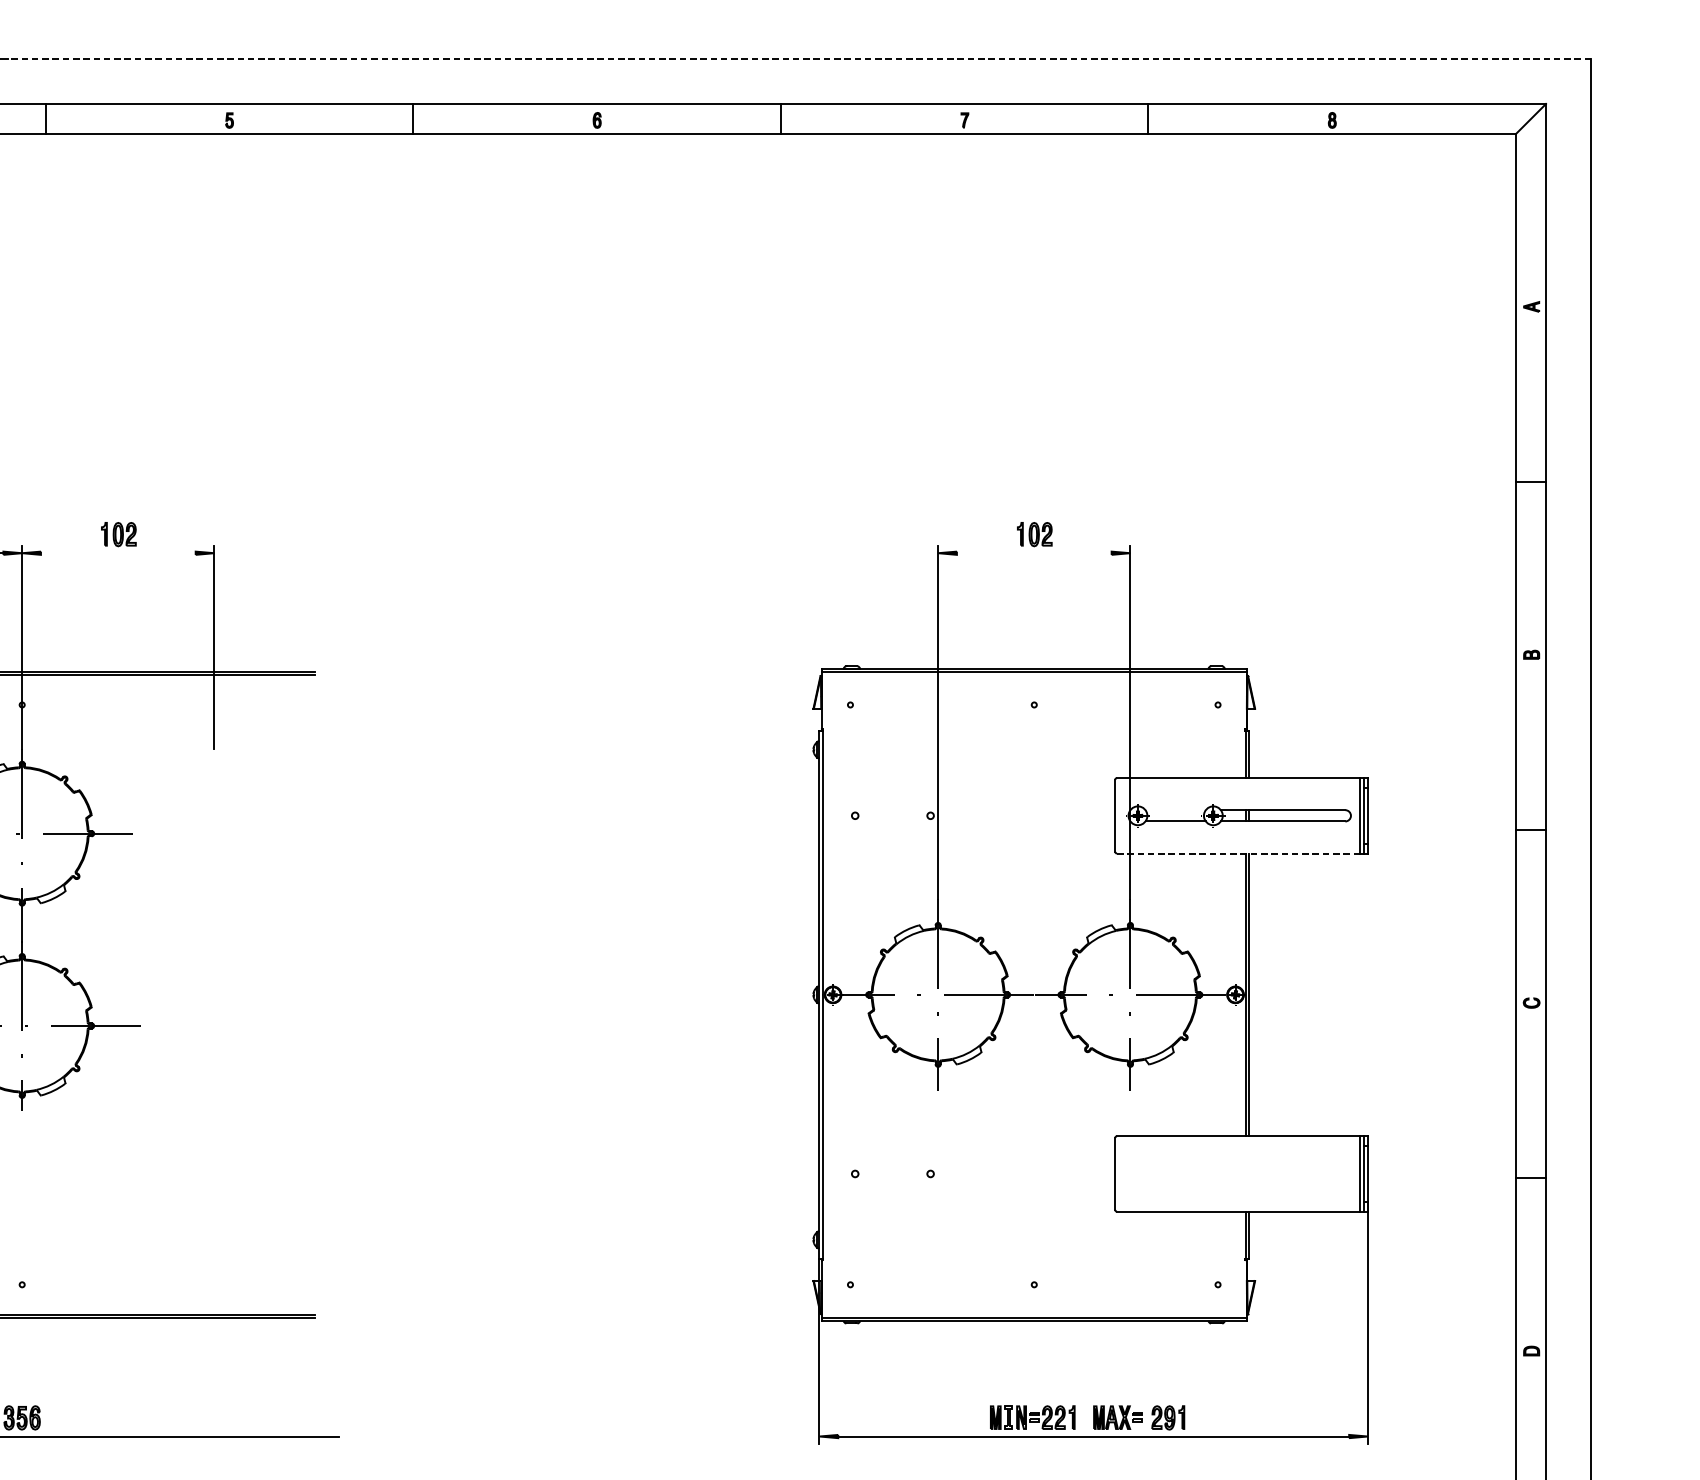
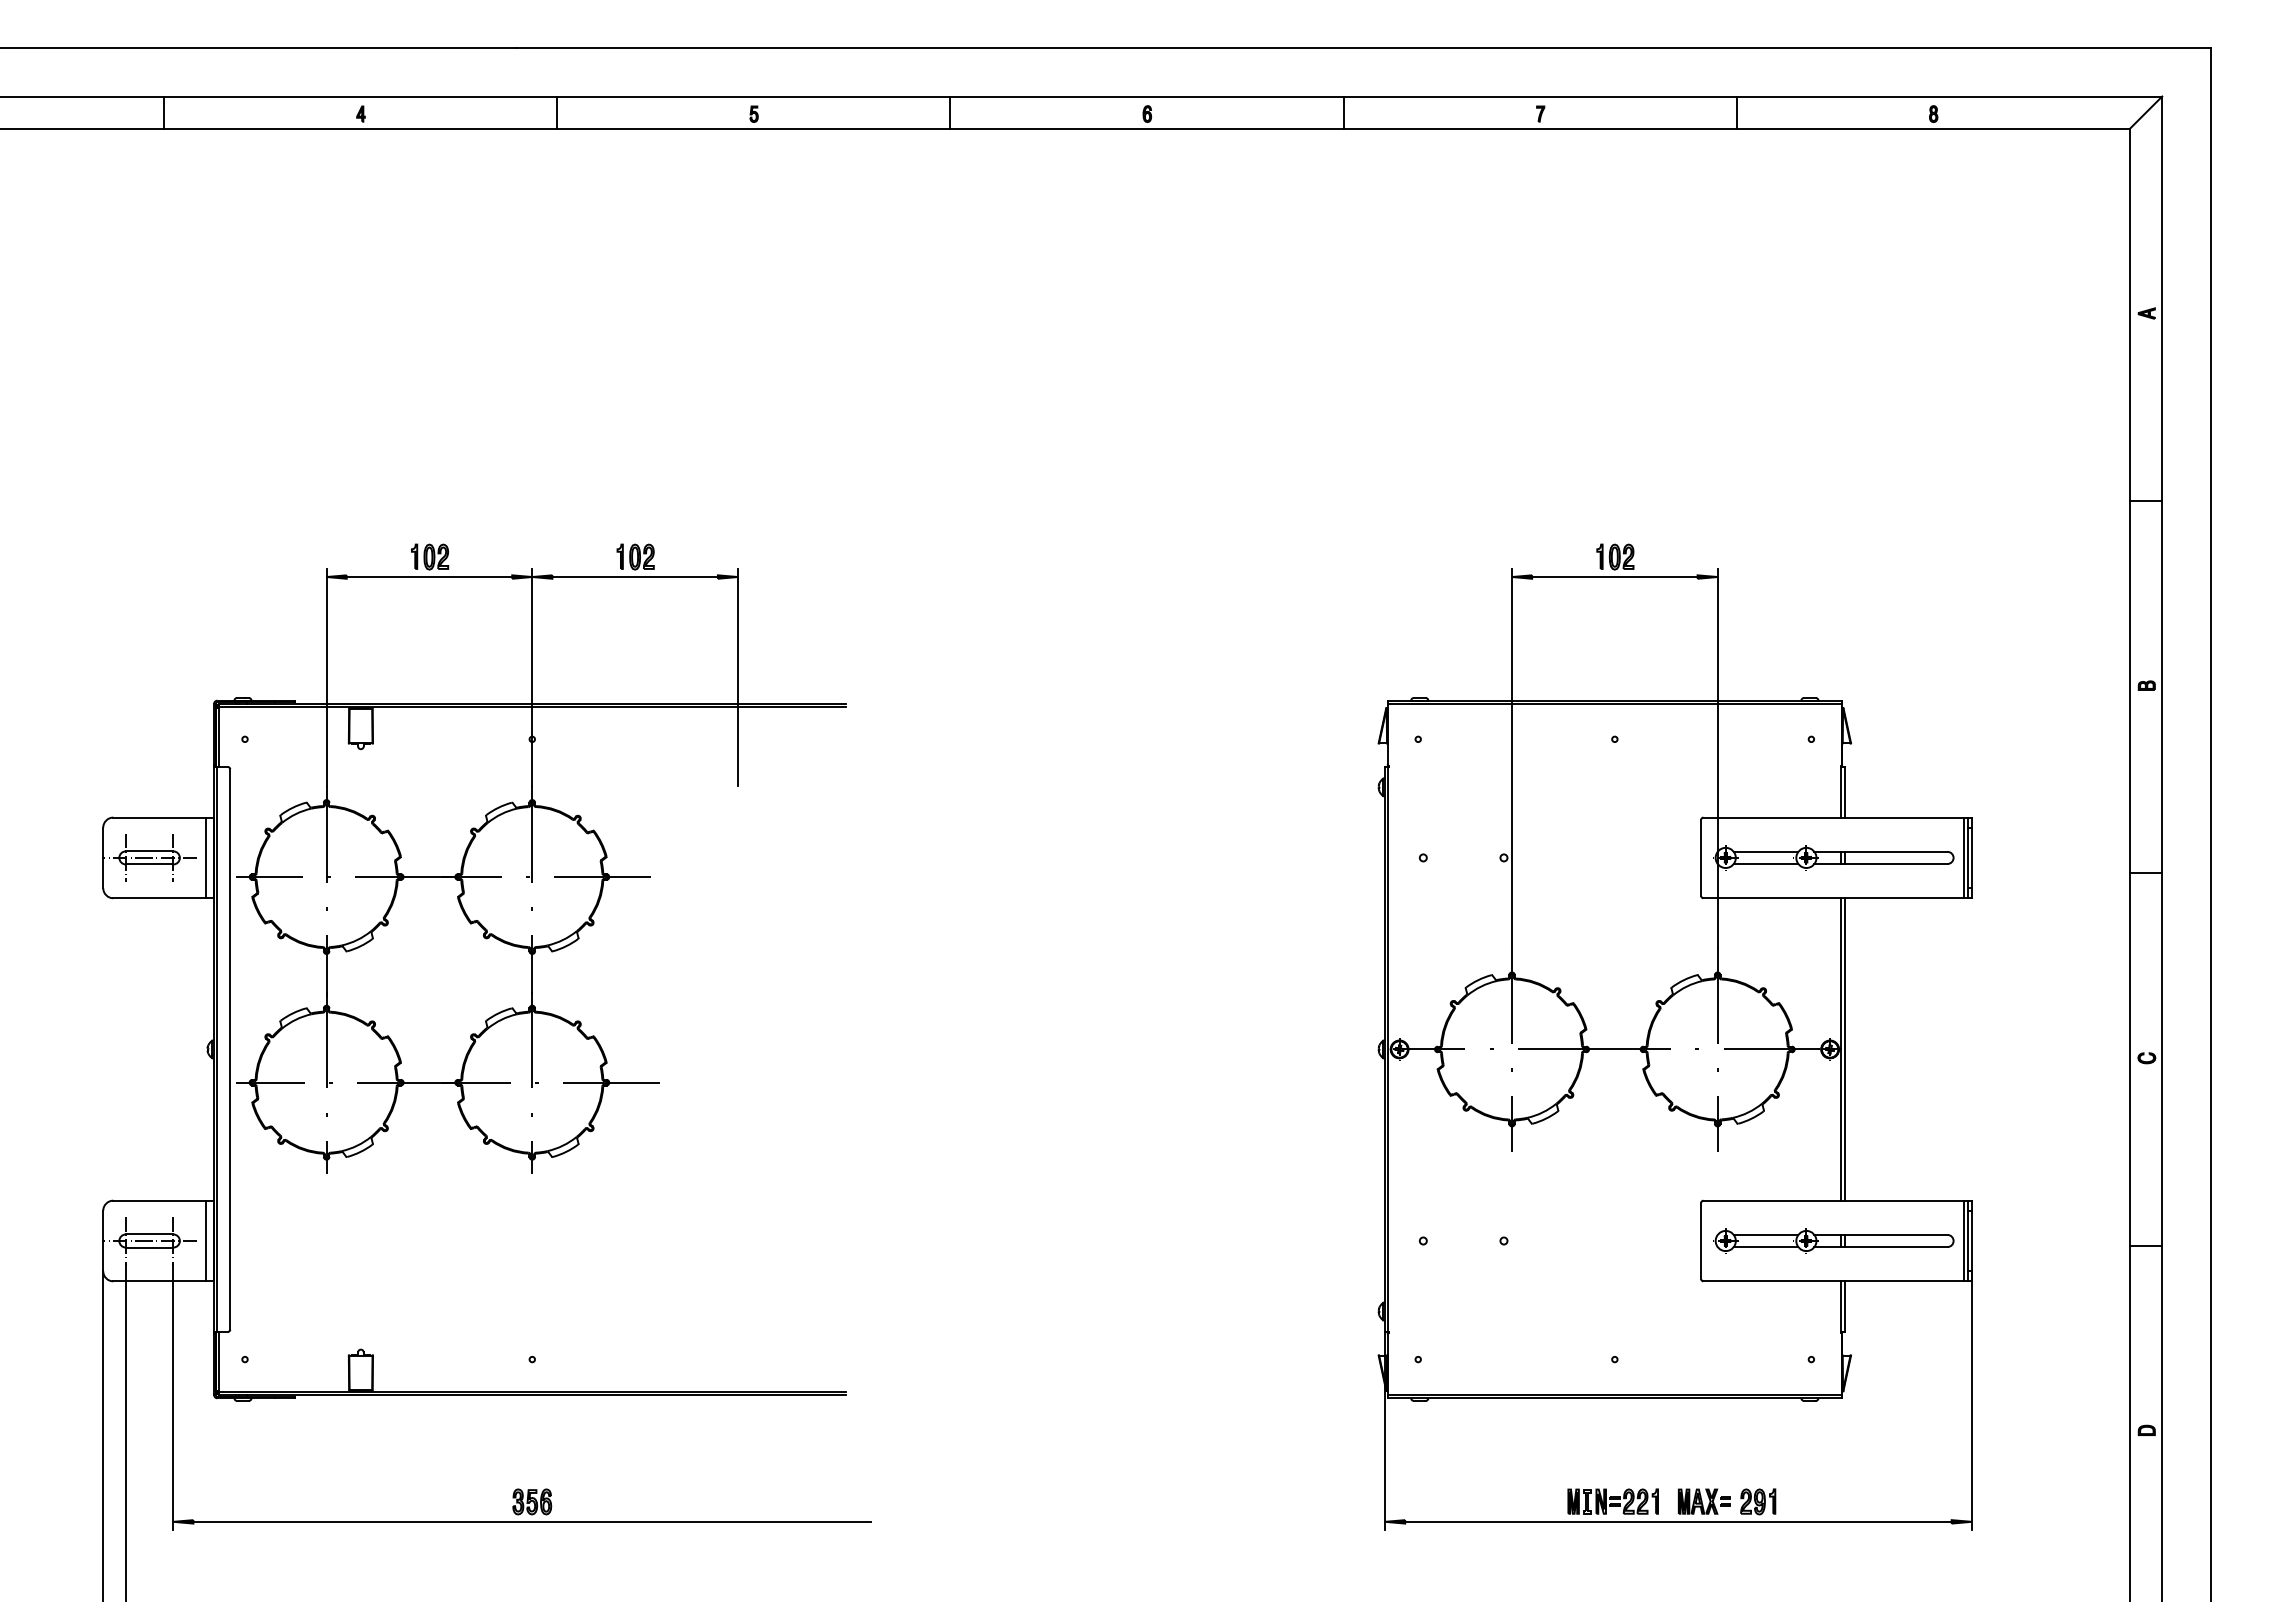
line: (799, 59) -> (1363, 48), dashed -> solid
line: (117, 553) -> (634, 577), added
line: (1033, 553) -> (1614, 577), added
line: (1175, 809) -> (1765, 851), added
line: (1239, 853) -> (1834, 898), dashed -> solid
part: (1238, 1173) -> (1833, 1240), added

